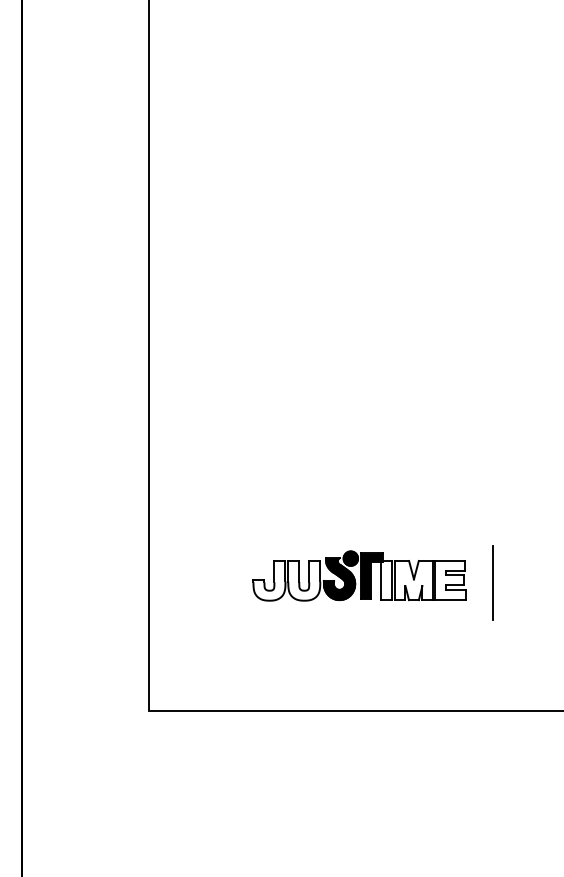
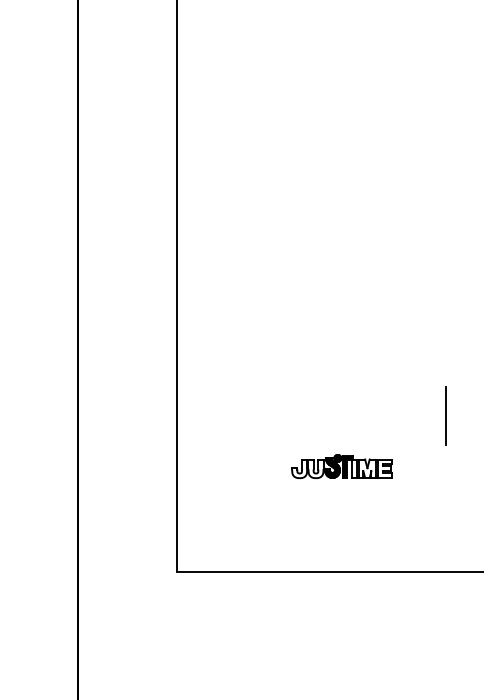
part: (359, 575) -> (341, 466), size x0.6
line: (492, 582) -> (445, 415), moved

